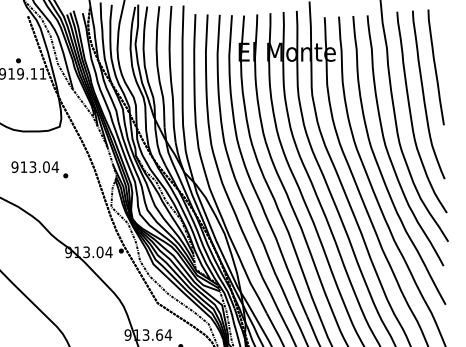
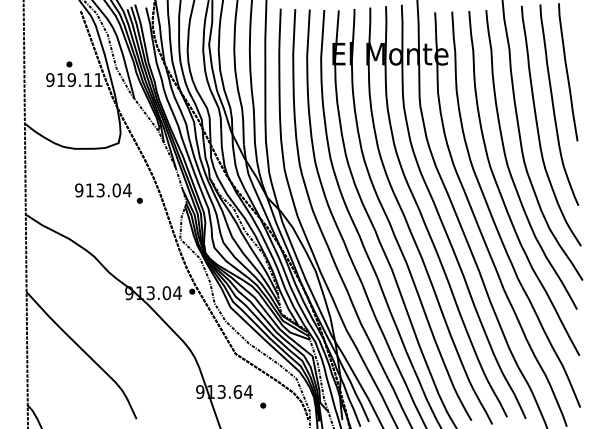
text: (39, 169) -> (108, 193), moved

